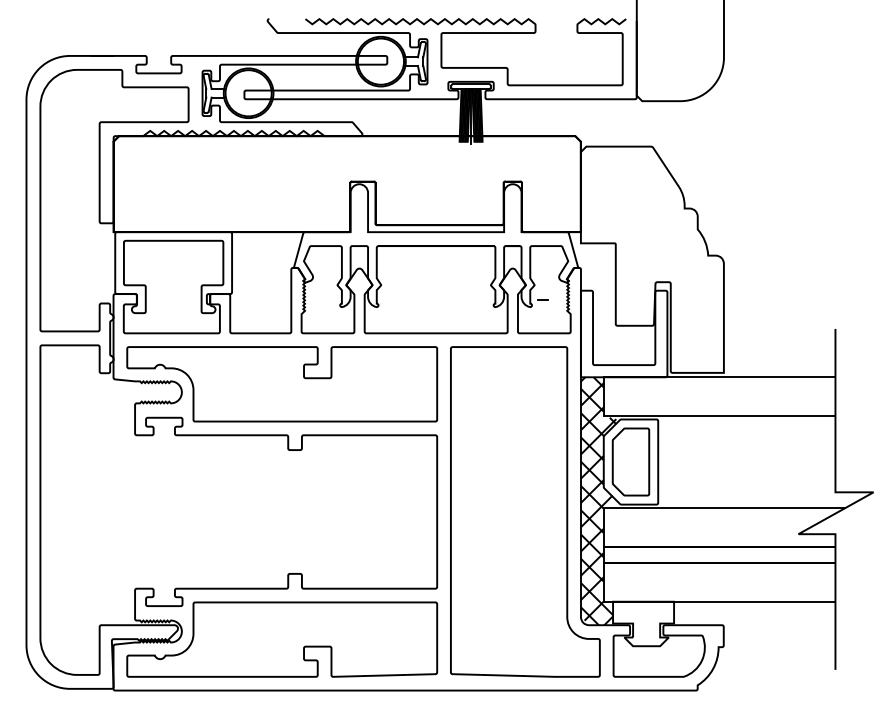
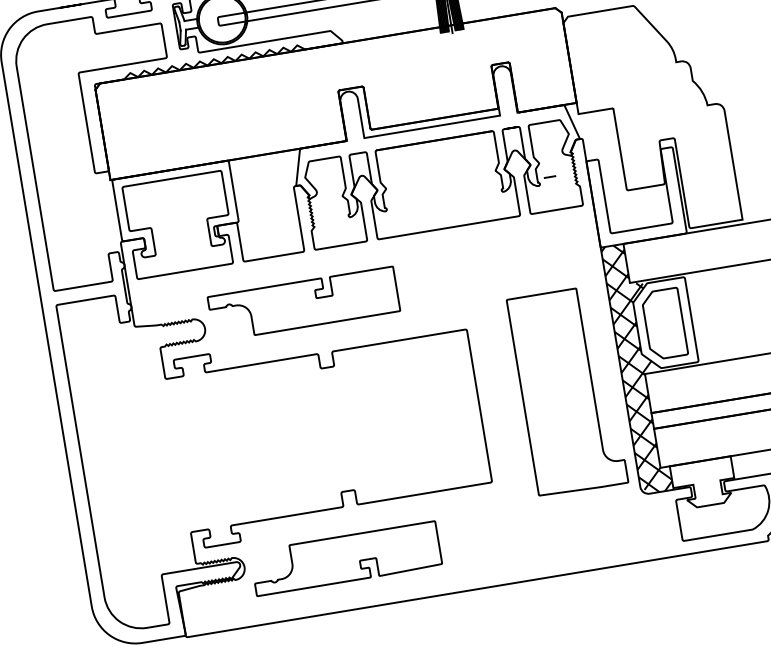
part: (282, 384) -> (304, 304), size x0.6
part: (525, 511) -> (567, 390), size x0.6
part: (282, 639) -> (346, 558), size x0.6

